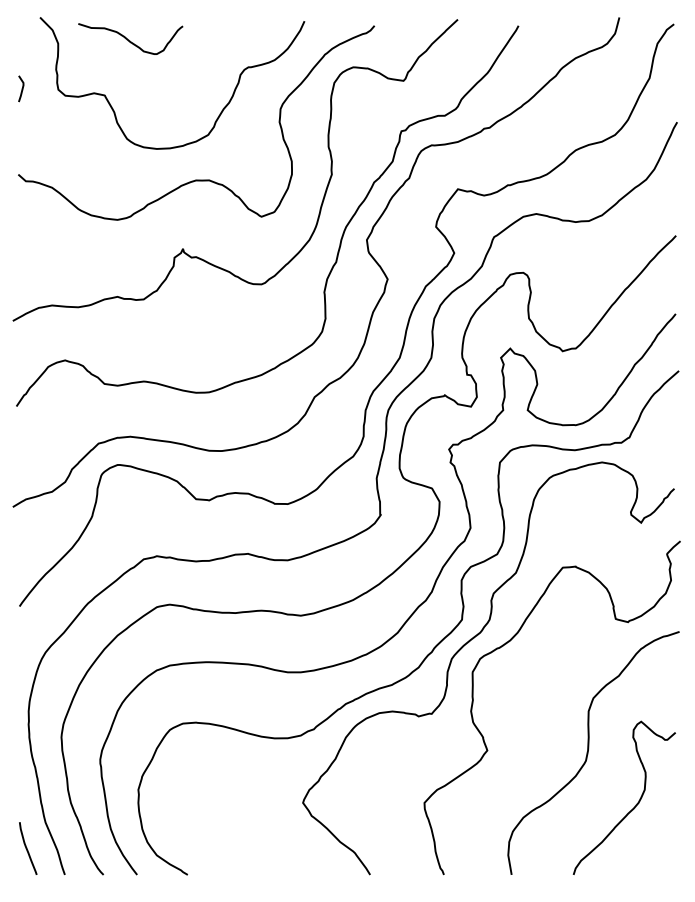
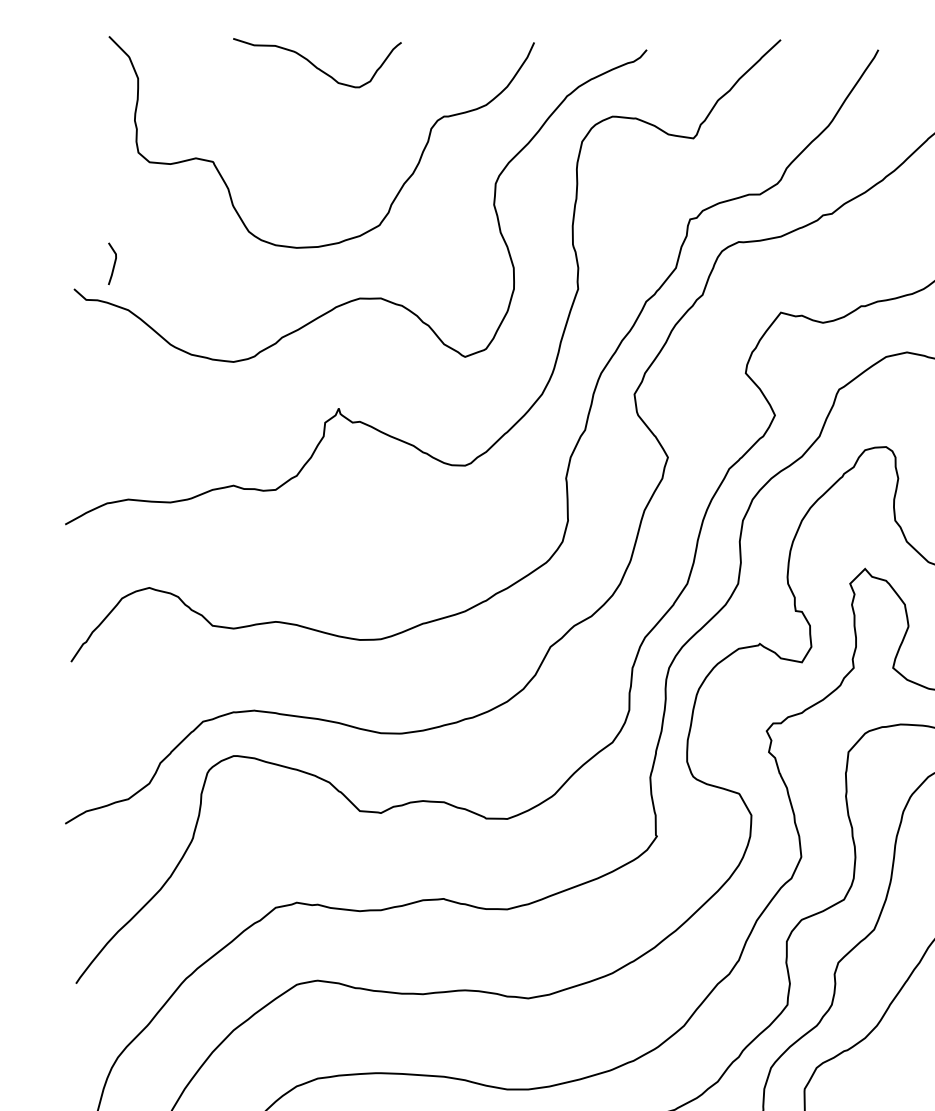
curve: (130, 40) -> (317, 65), moved
line: (21, 88) -> (112, 263), moved

